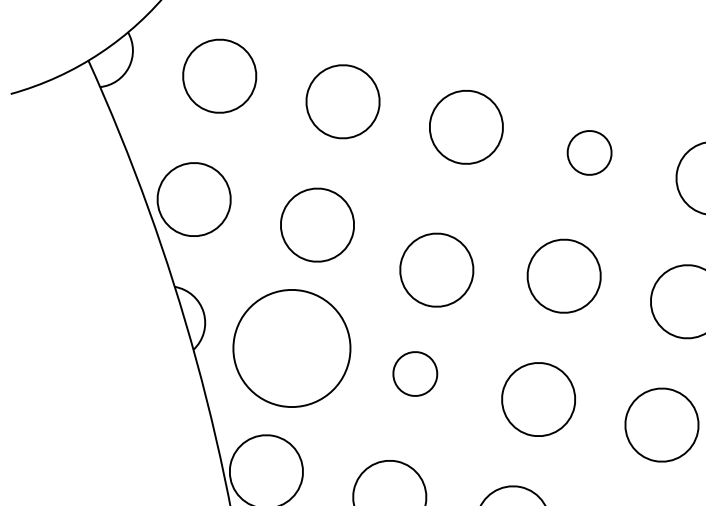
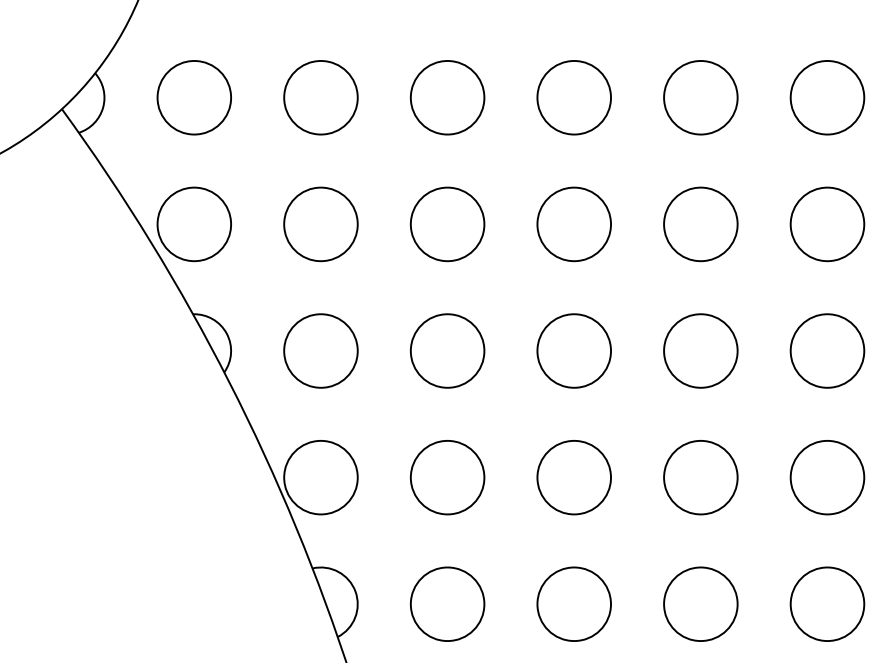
circle: (589, 152) -> (573, 97), size x1.67
circle: (436, 270) -> (447, 224), moved
circle: (291, 347) -> (320, 350), size x0.62
circle: (415, 373) -> (447, 350), size x1.67

